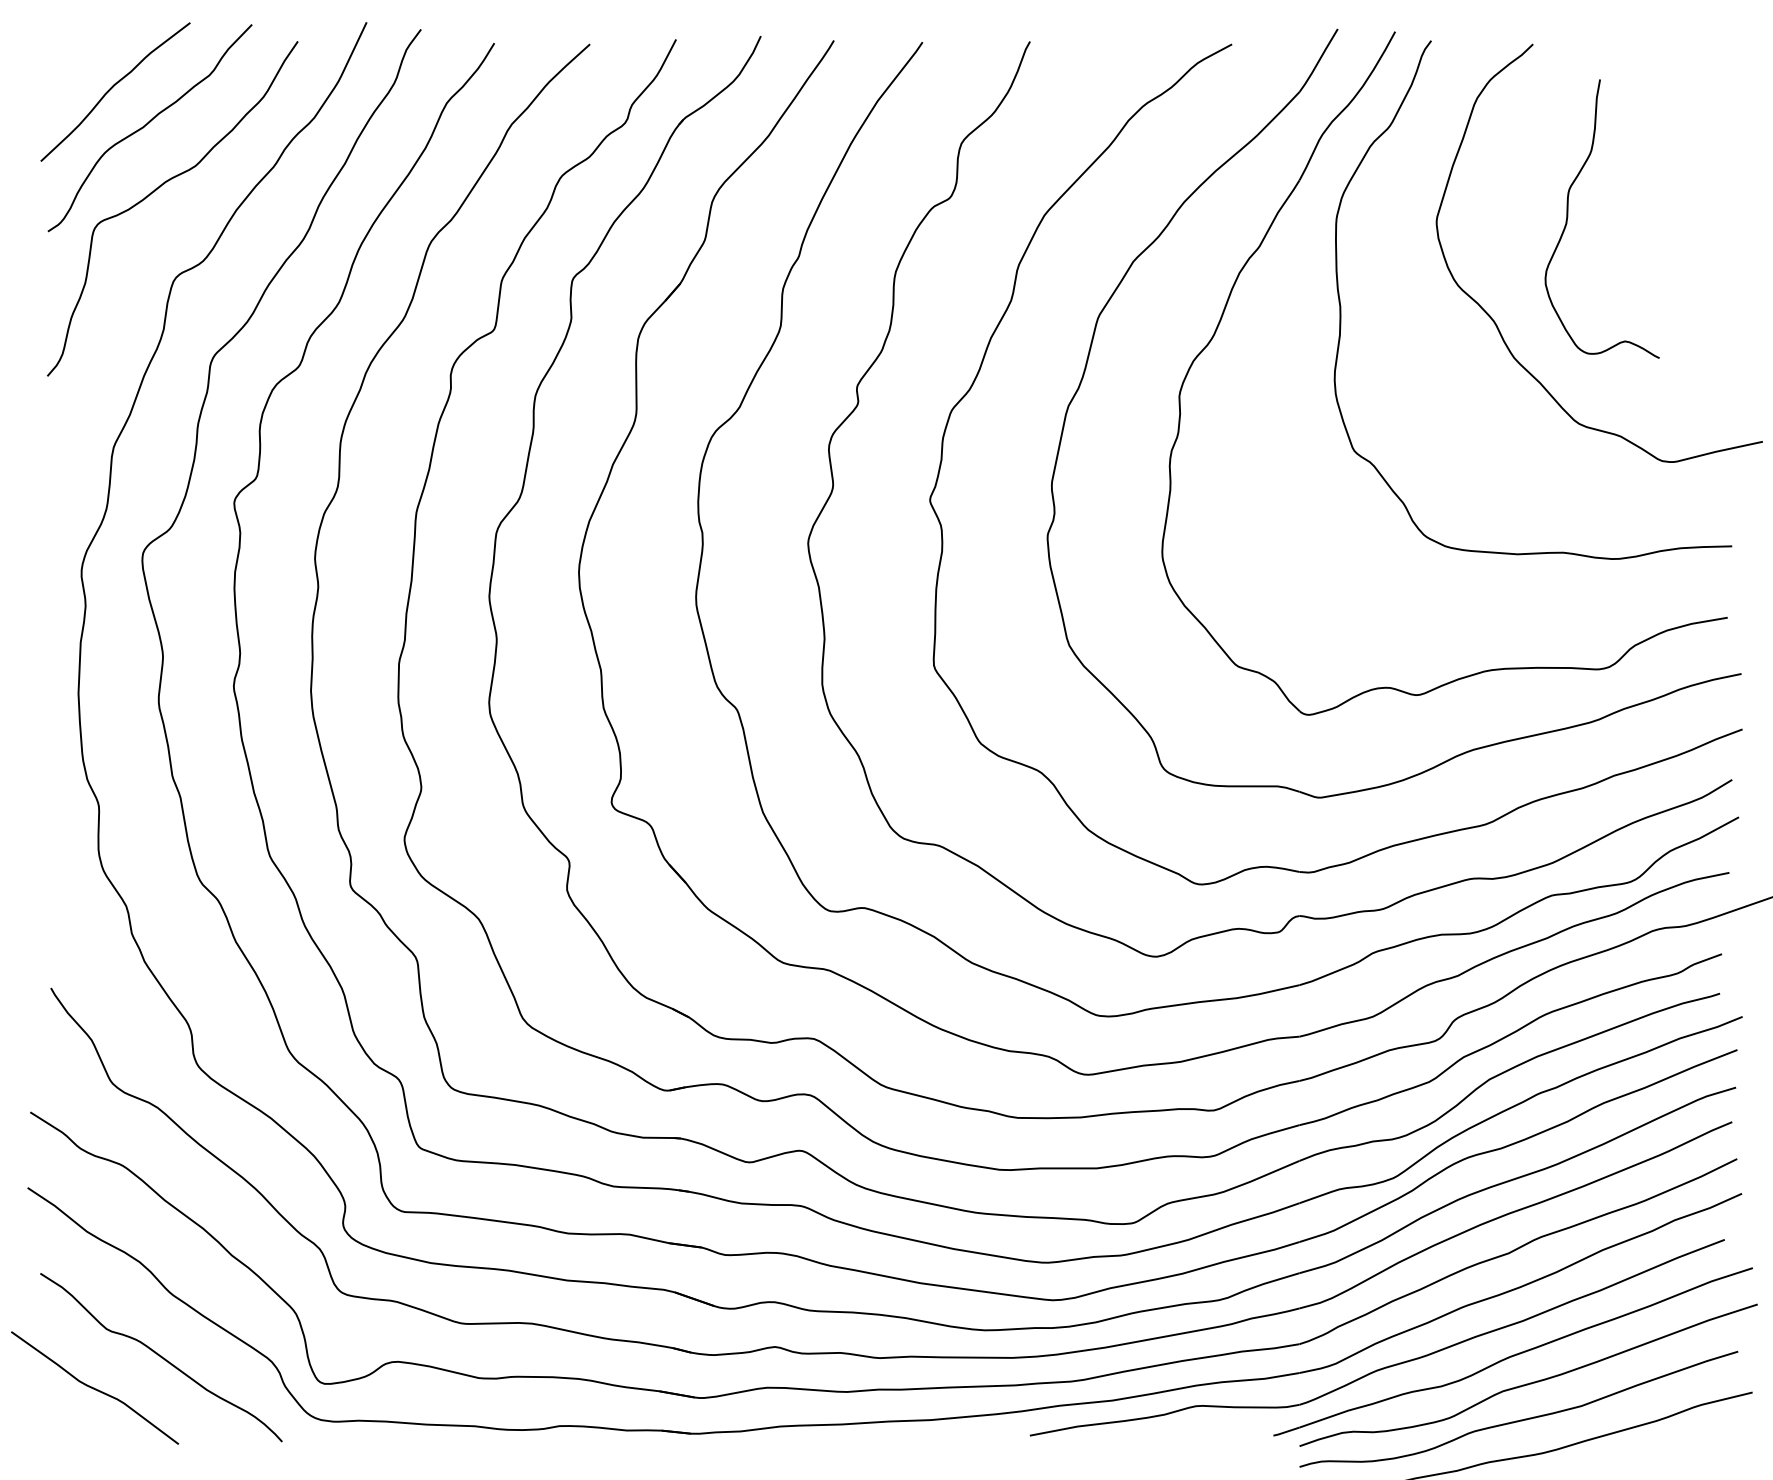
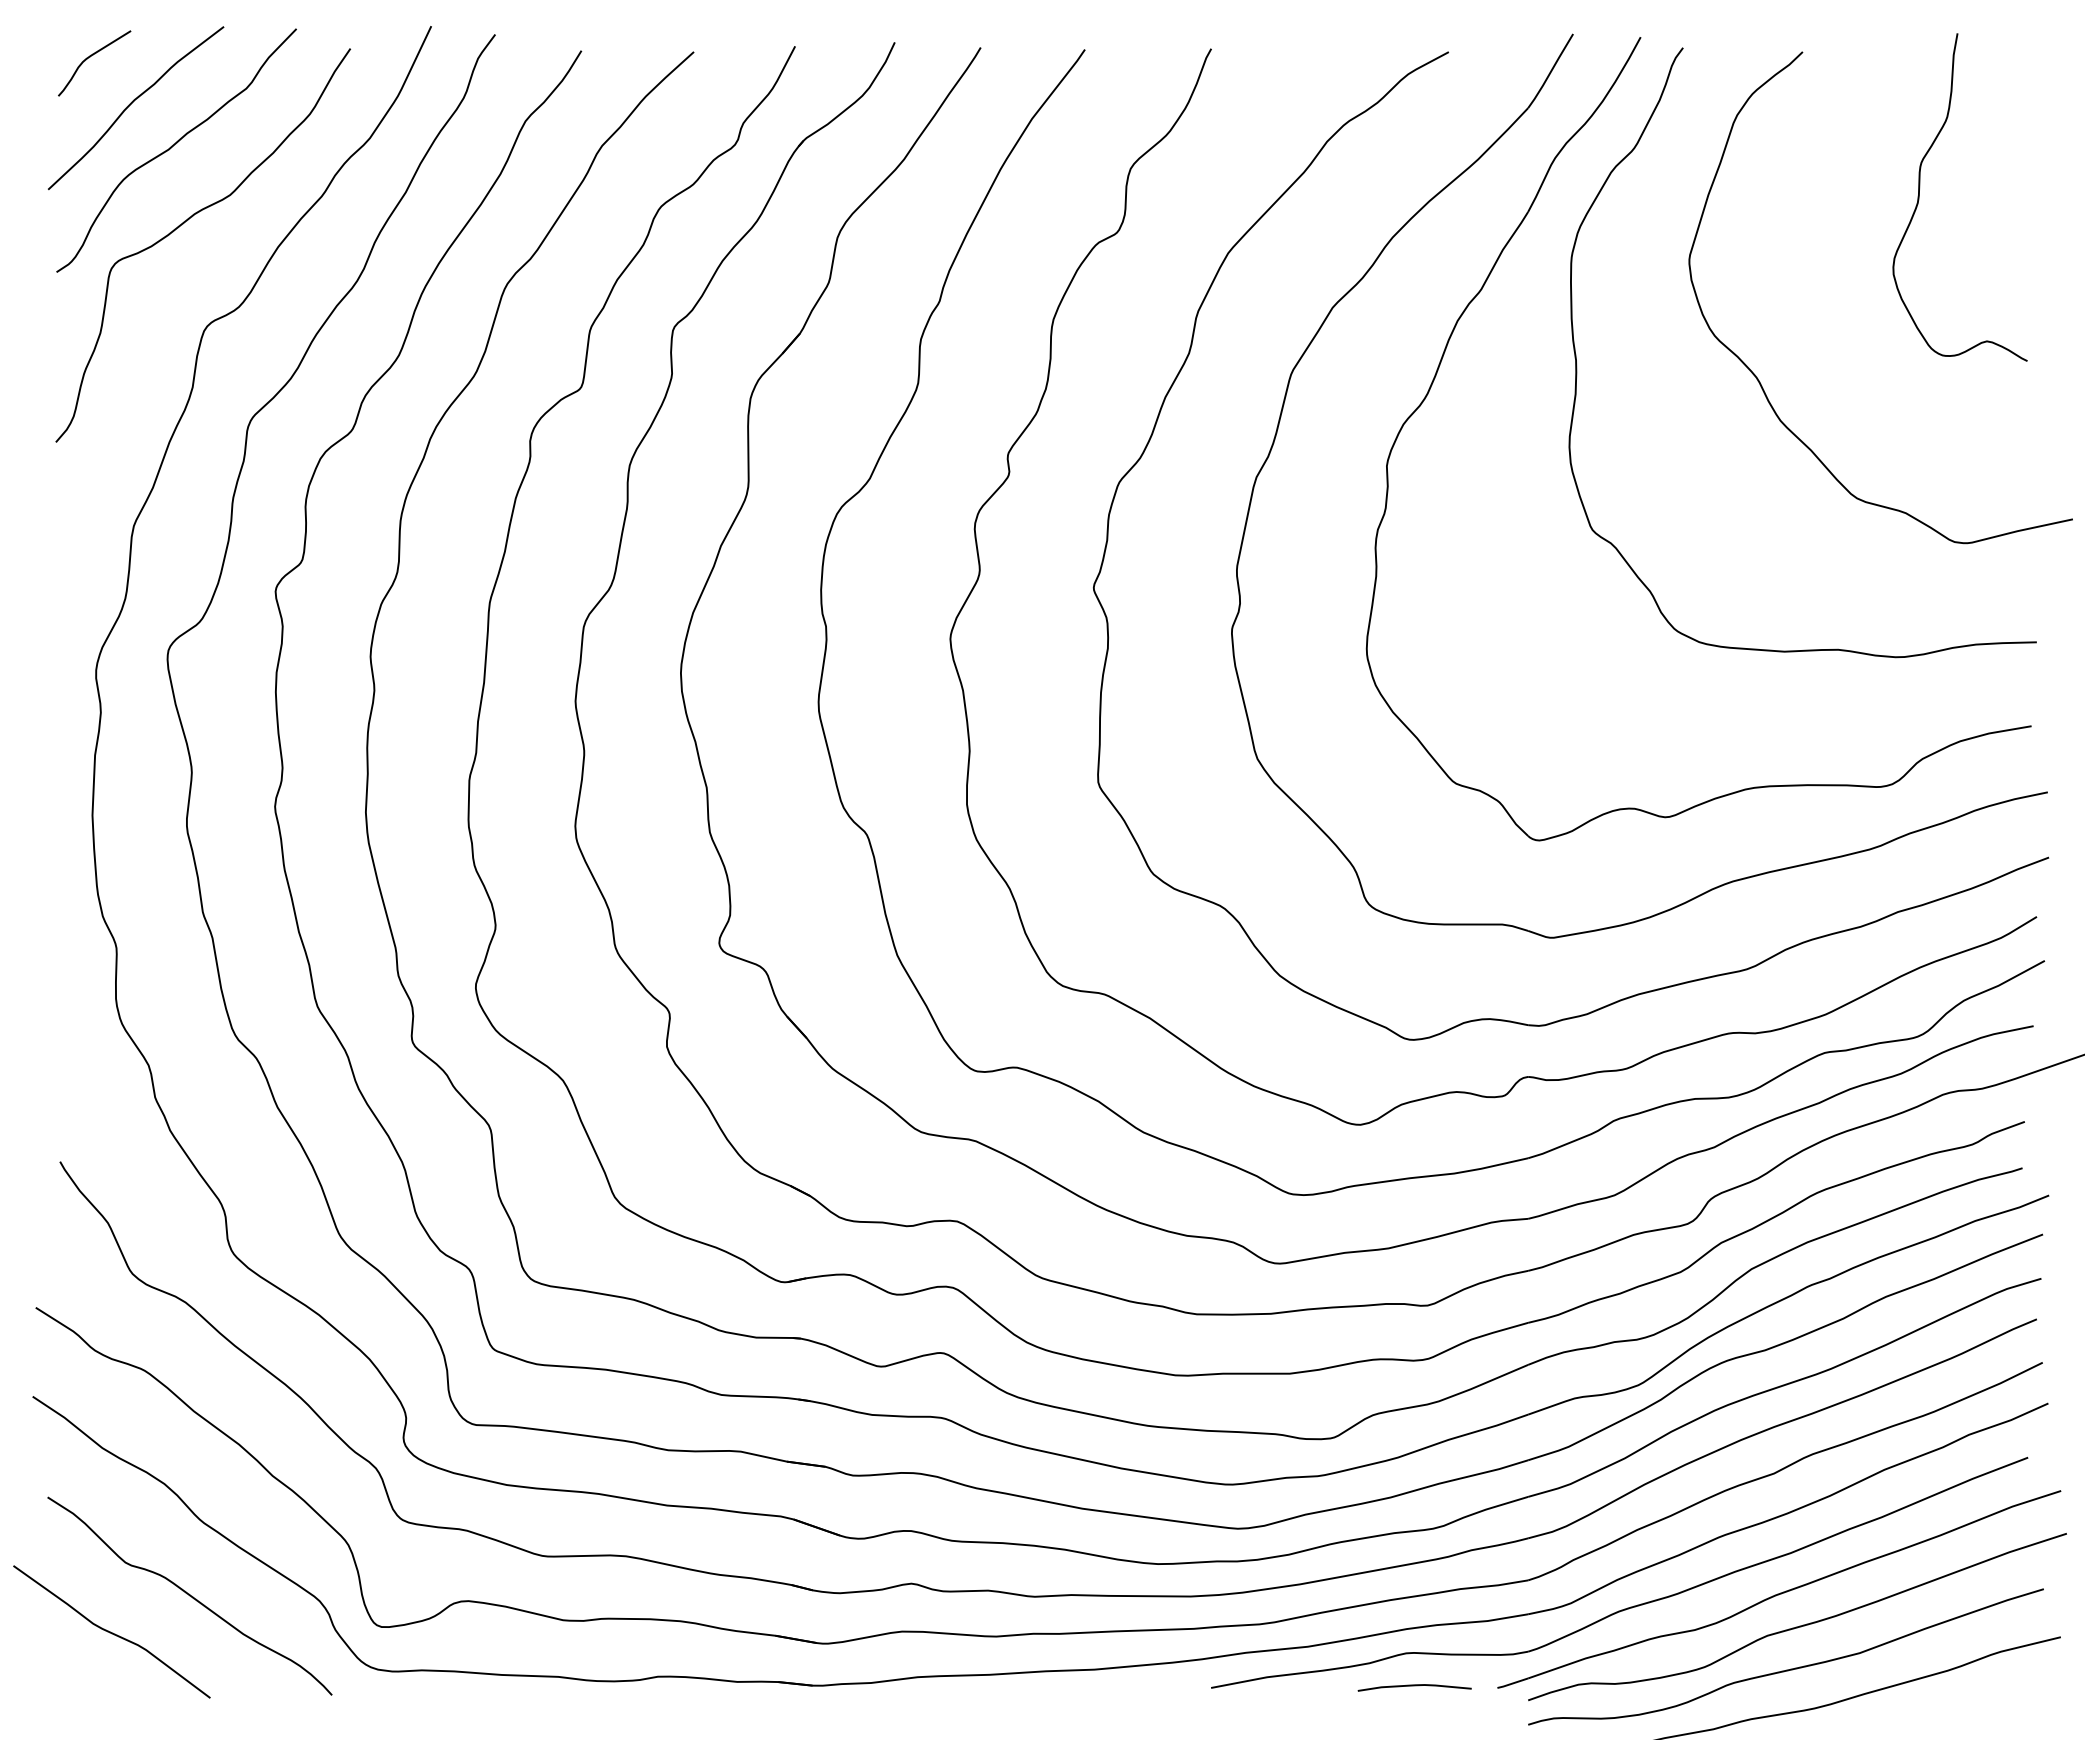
curve: (76, 48) -> (90, 57), added
curve: (1567, 219) -> (1919, 197), moved
curve: (1202, 1434) -> (1414, 1686), added

